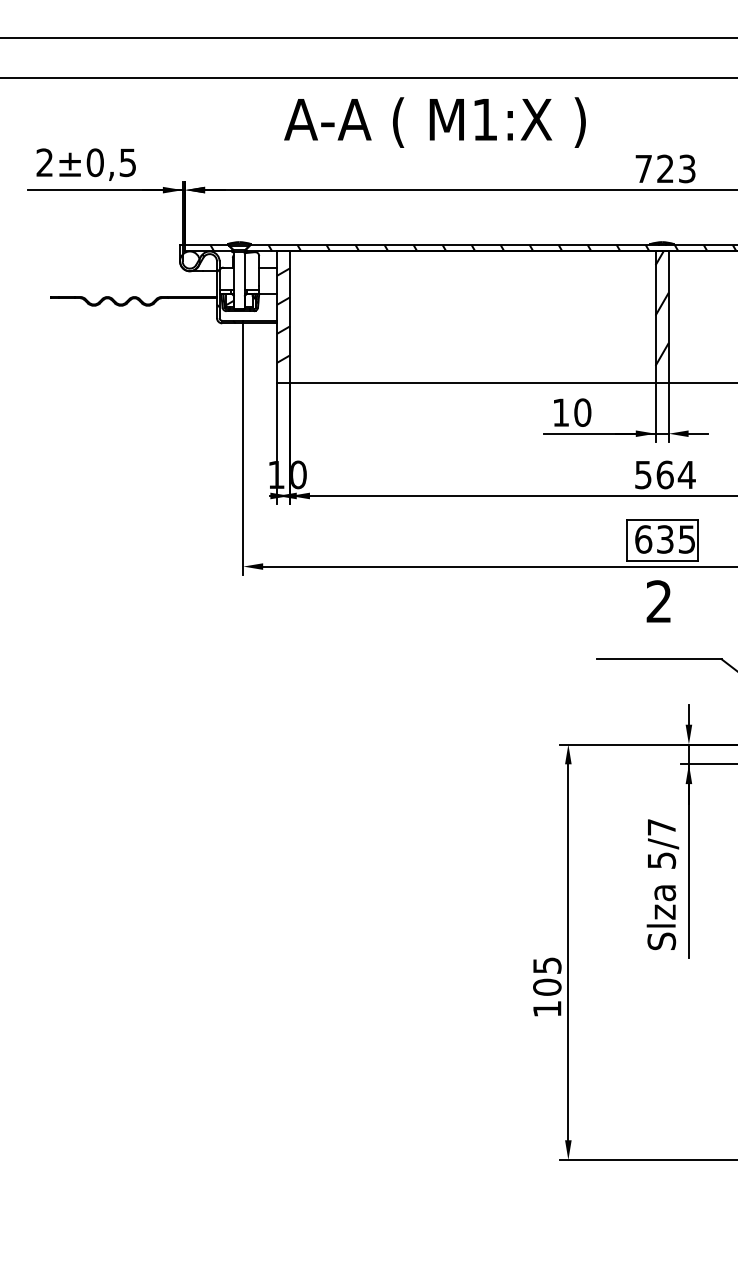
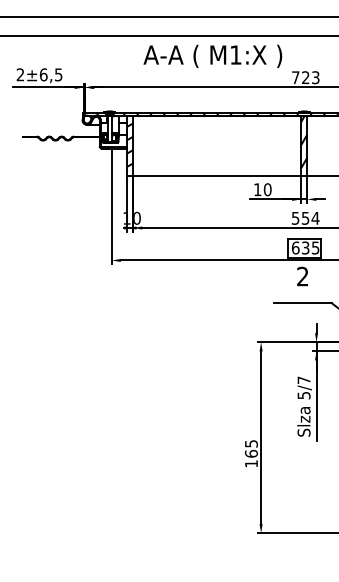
text: (434, 120) -> (212, 55), moved
text: (94, 161) -> (43, 74), ±0,5 -> ±6,5
text: (664, 473) -> (305, 217), 564 -> 554
text: (547, 986) -> (251, 453), 105 -> 165

